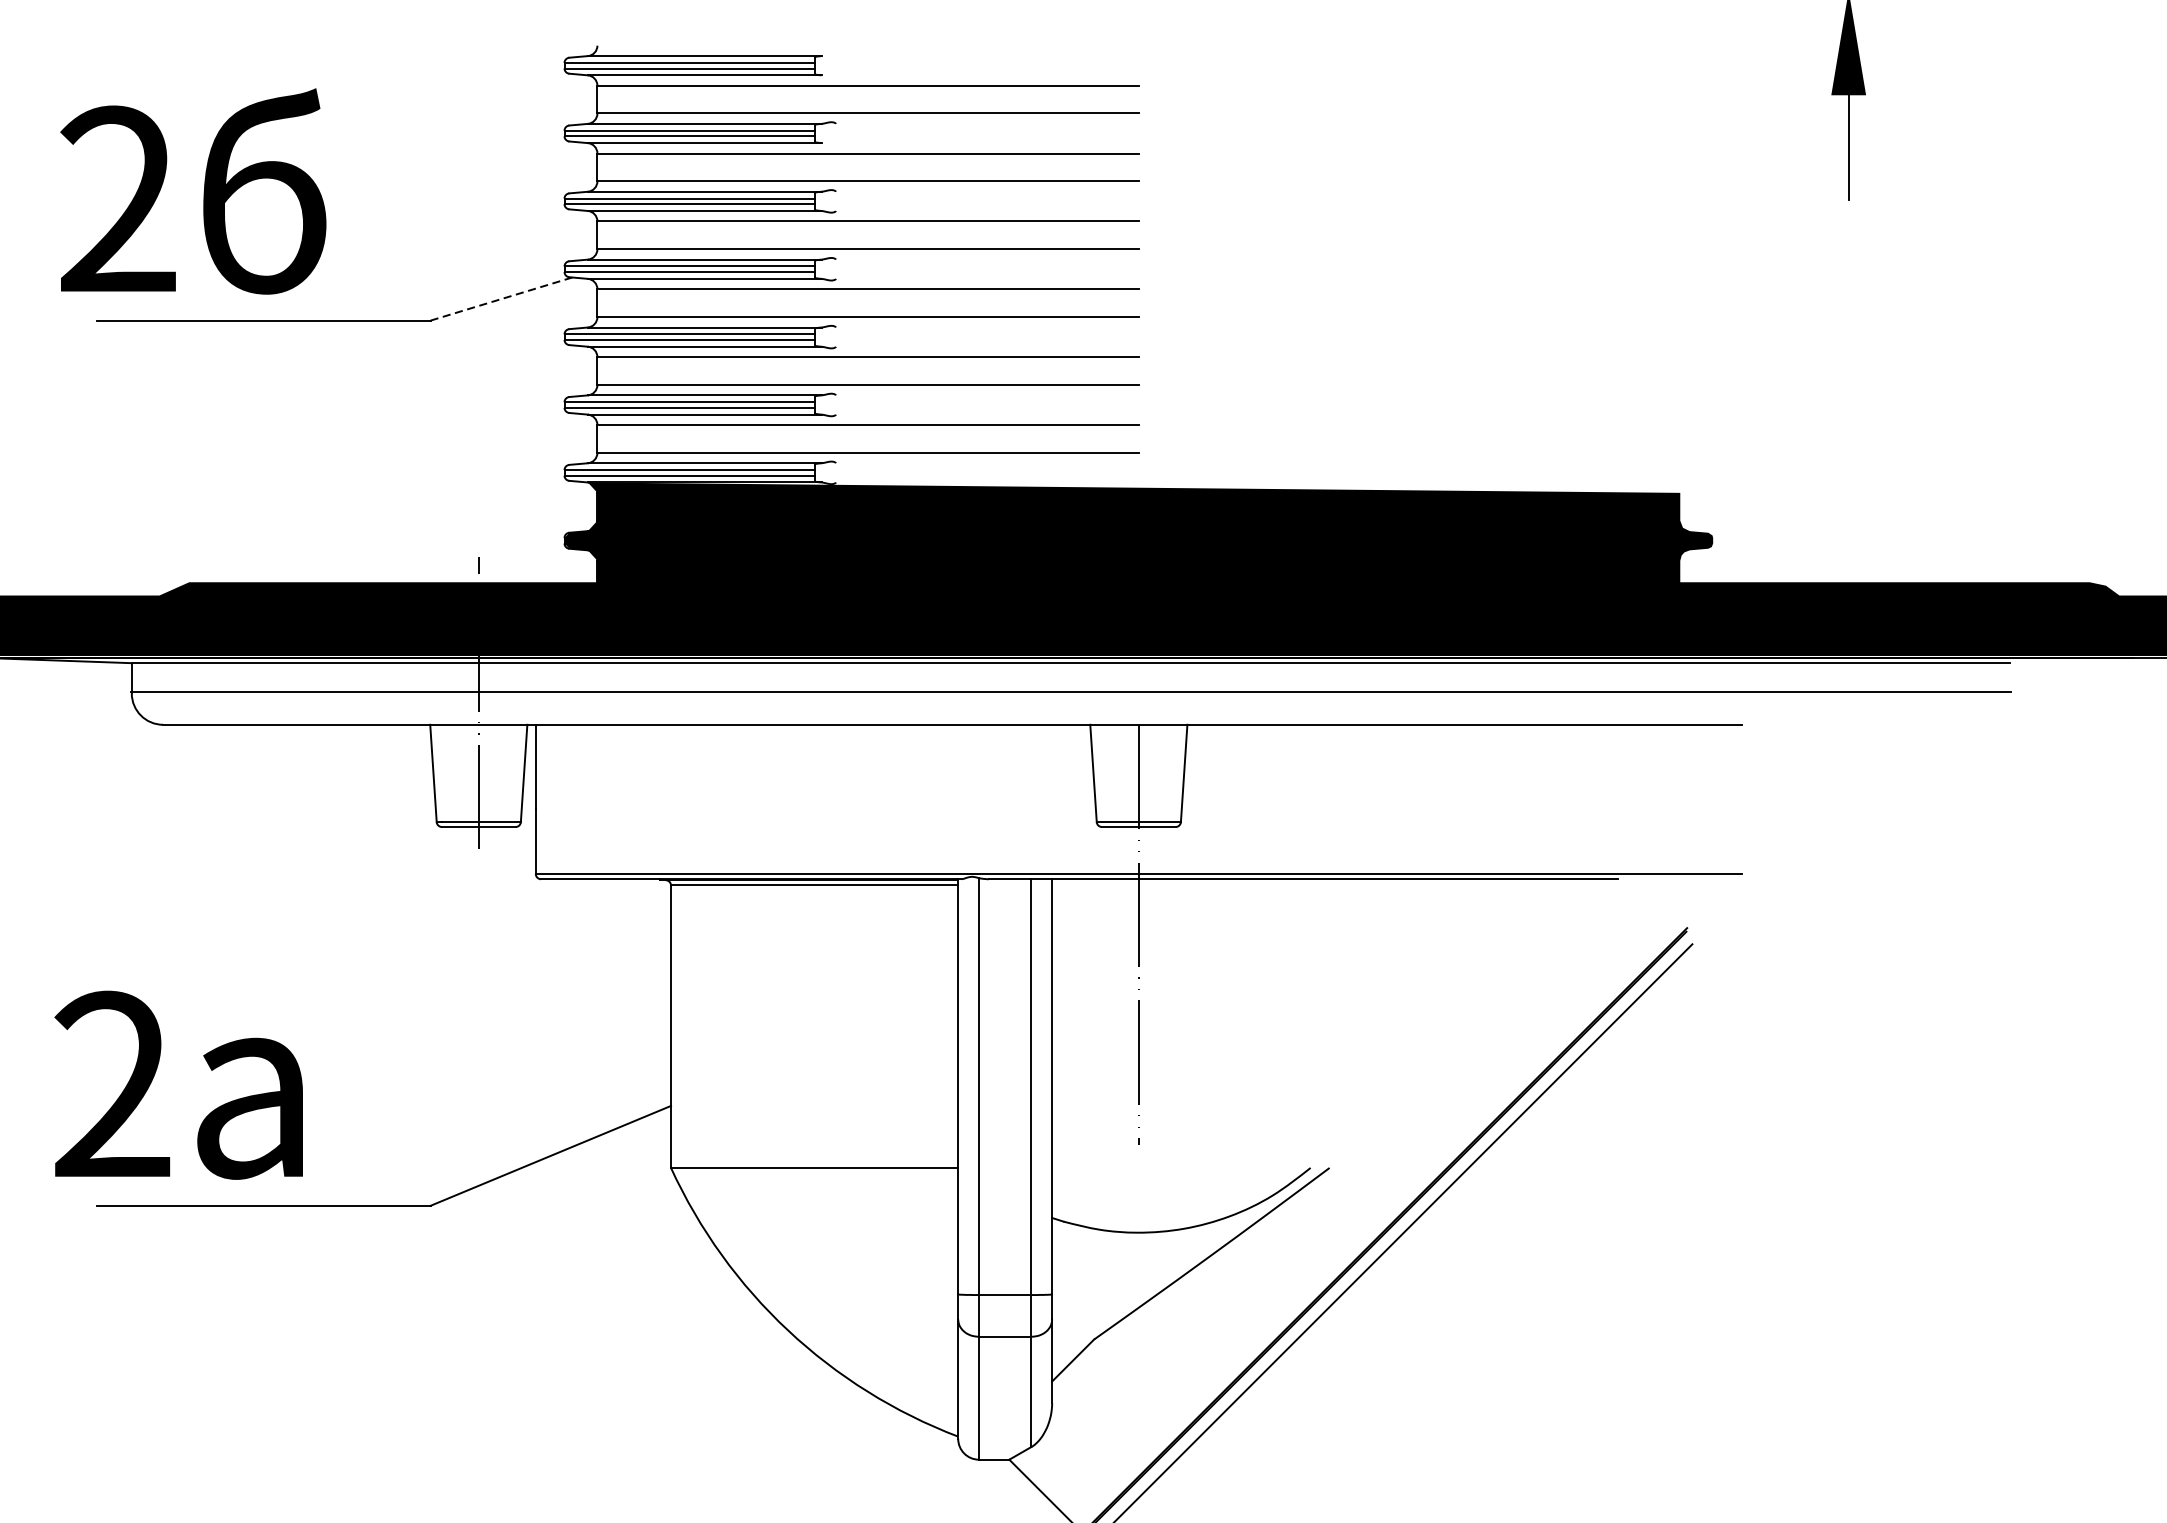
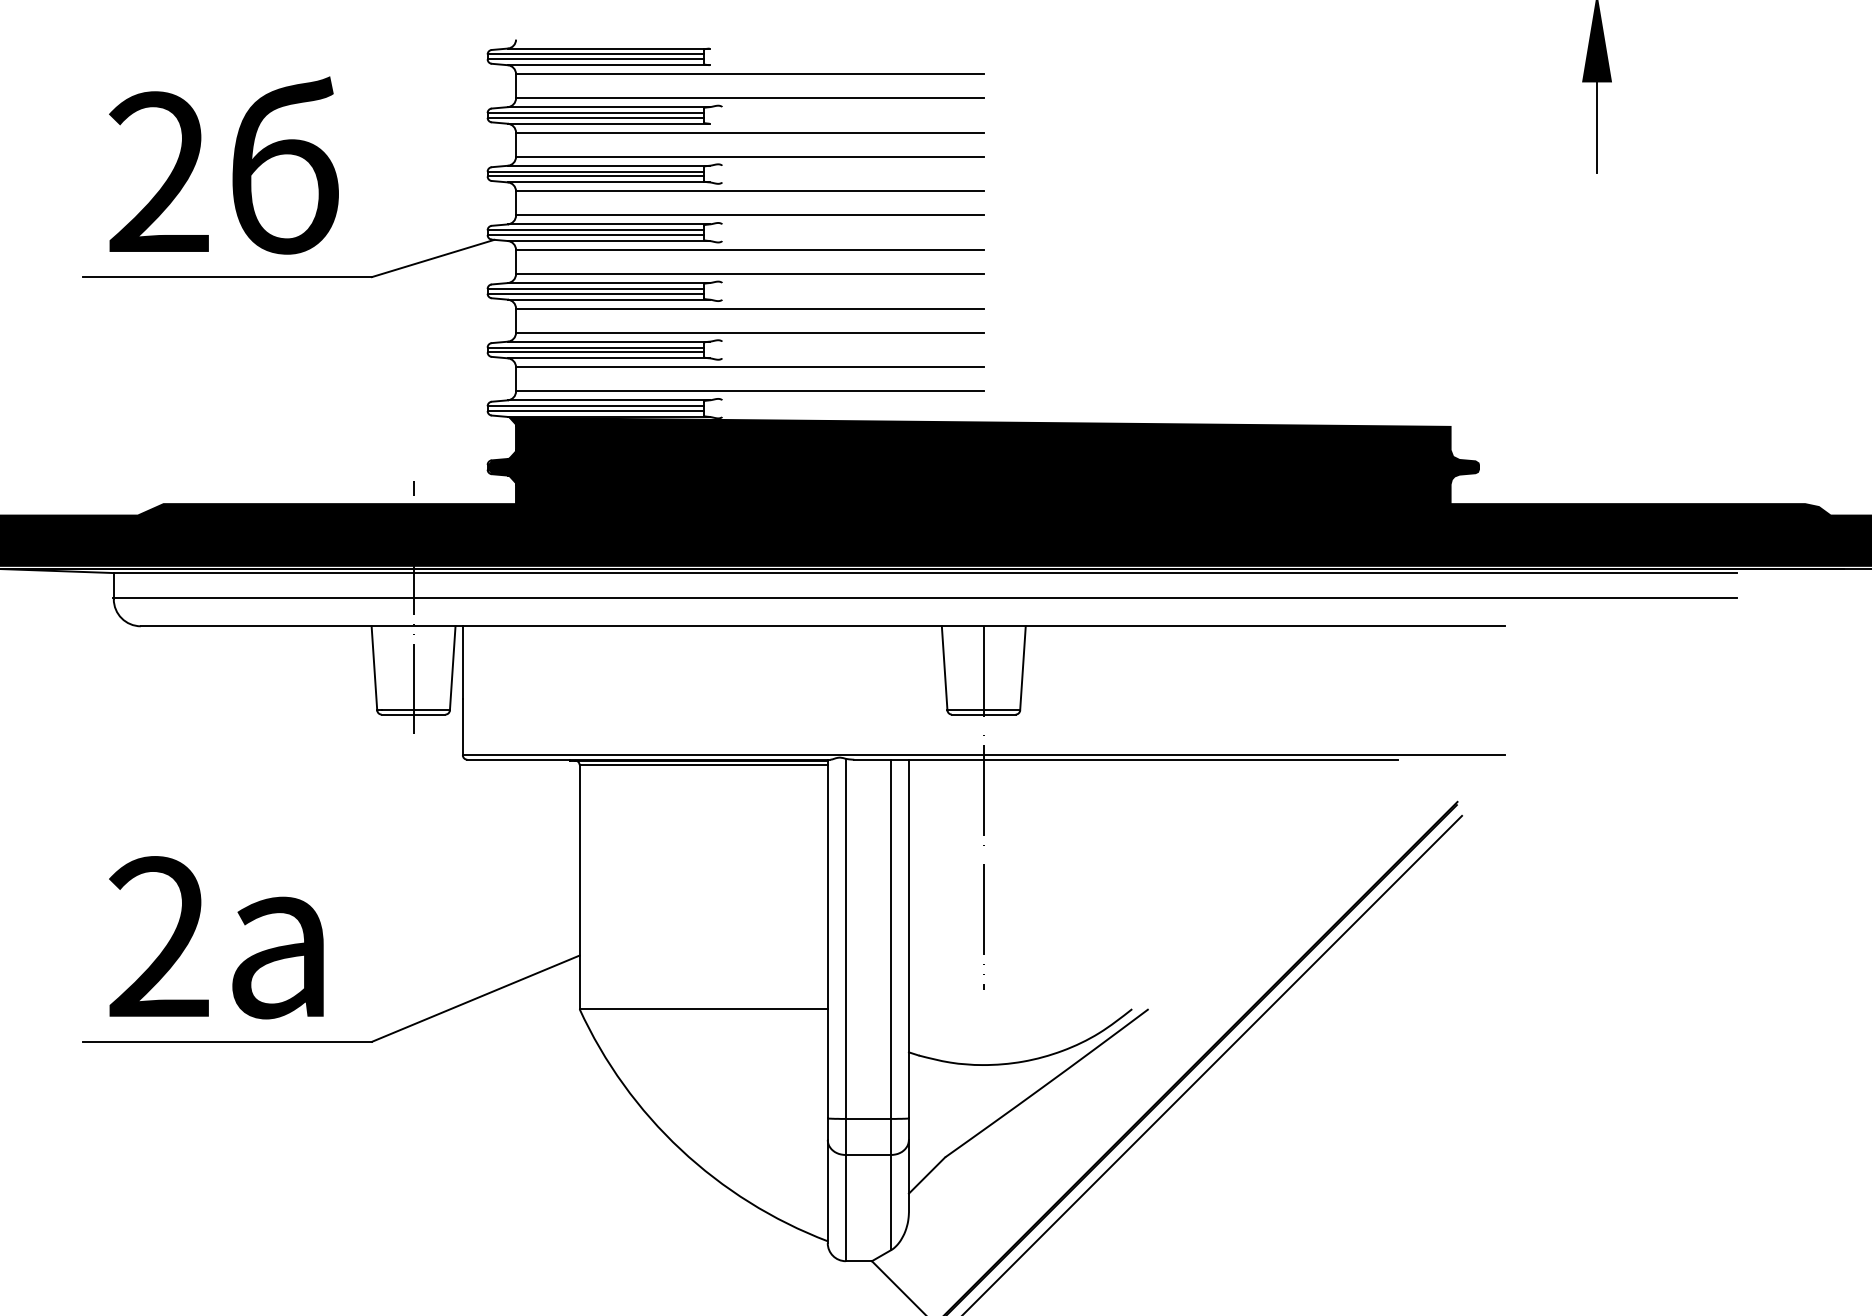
text: (192, 191) -> (223, 165), moved
line: (500, 299) -> (432, 258), dashed -> solid
text: (178, 1085) -> (216, 937), moved

